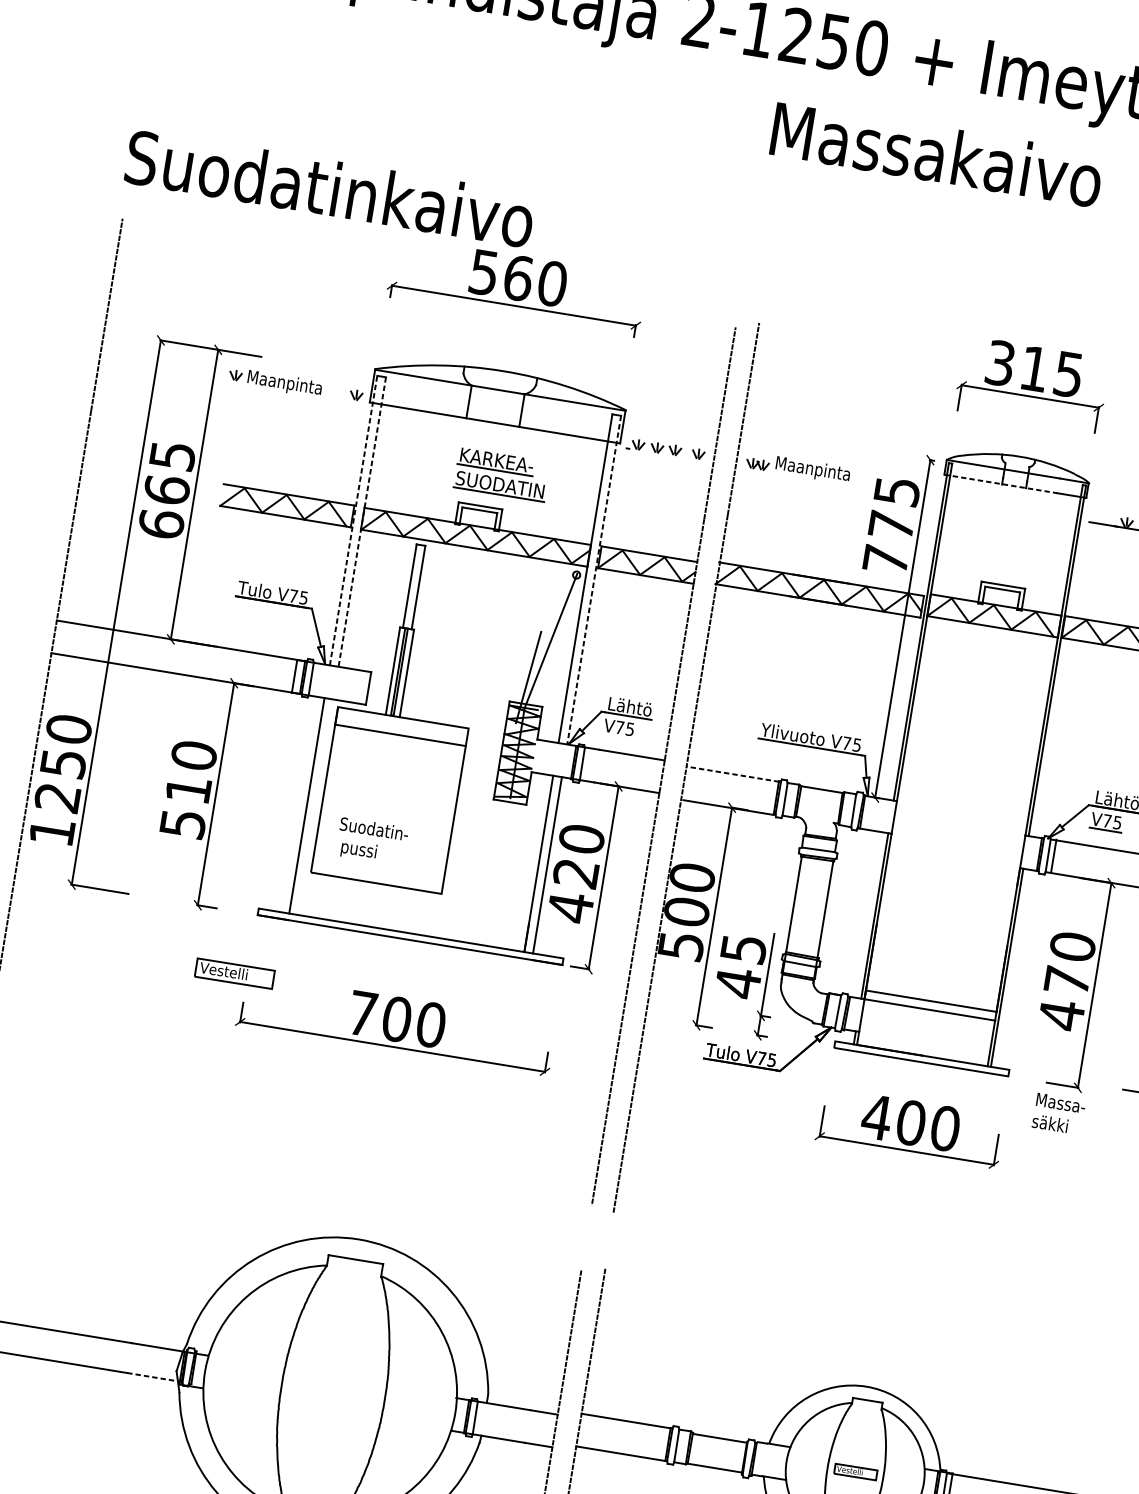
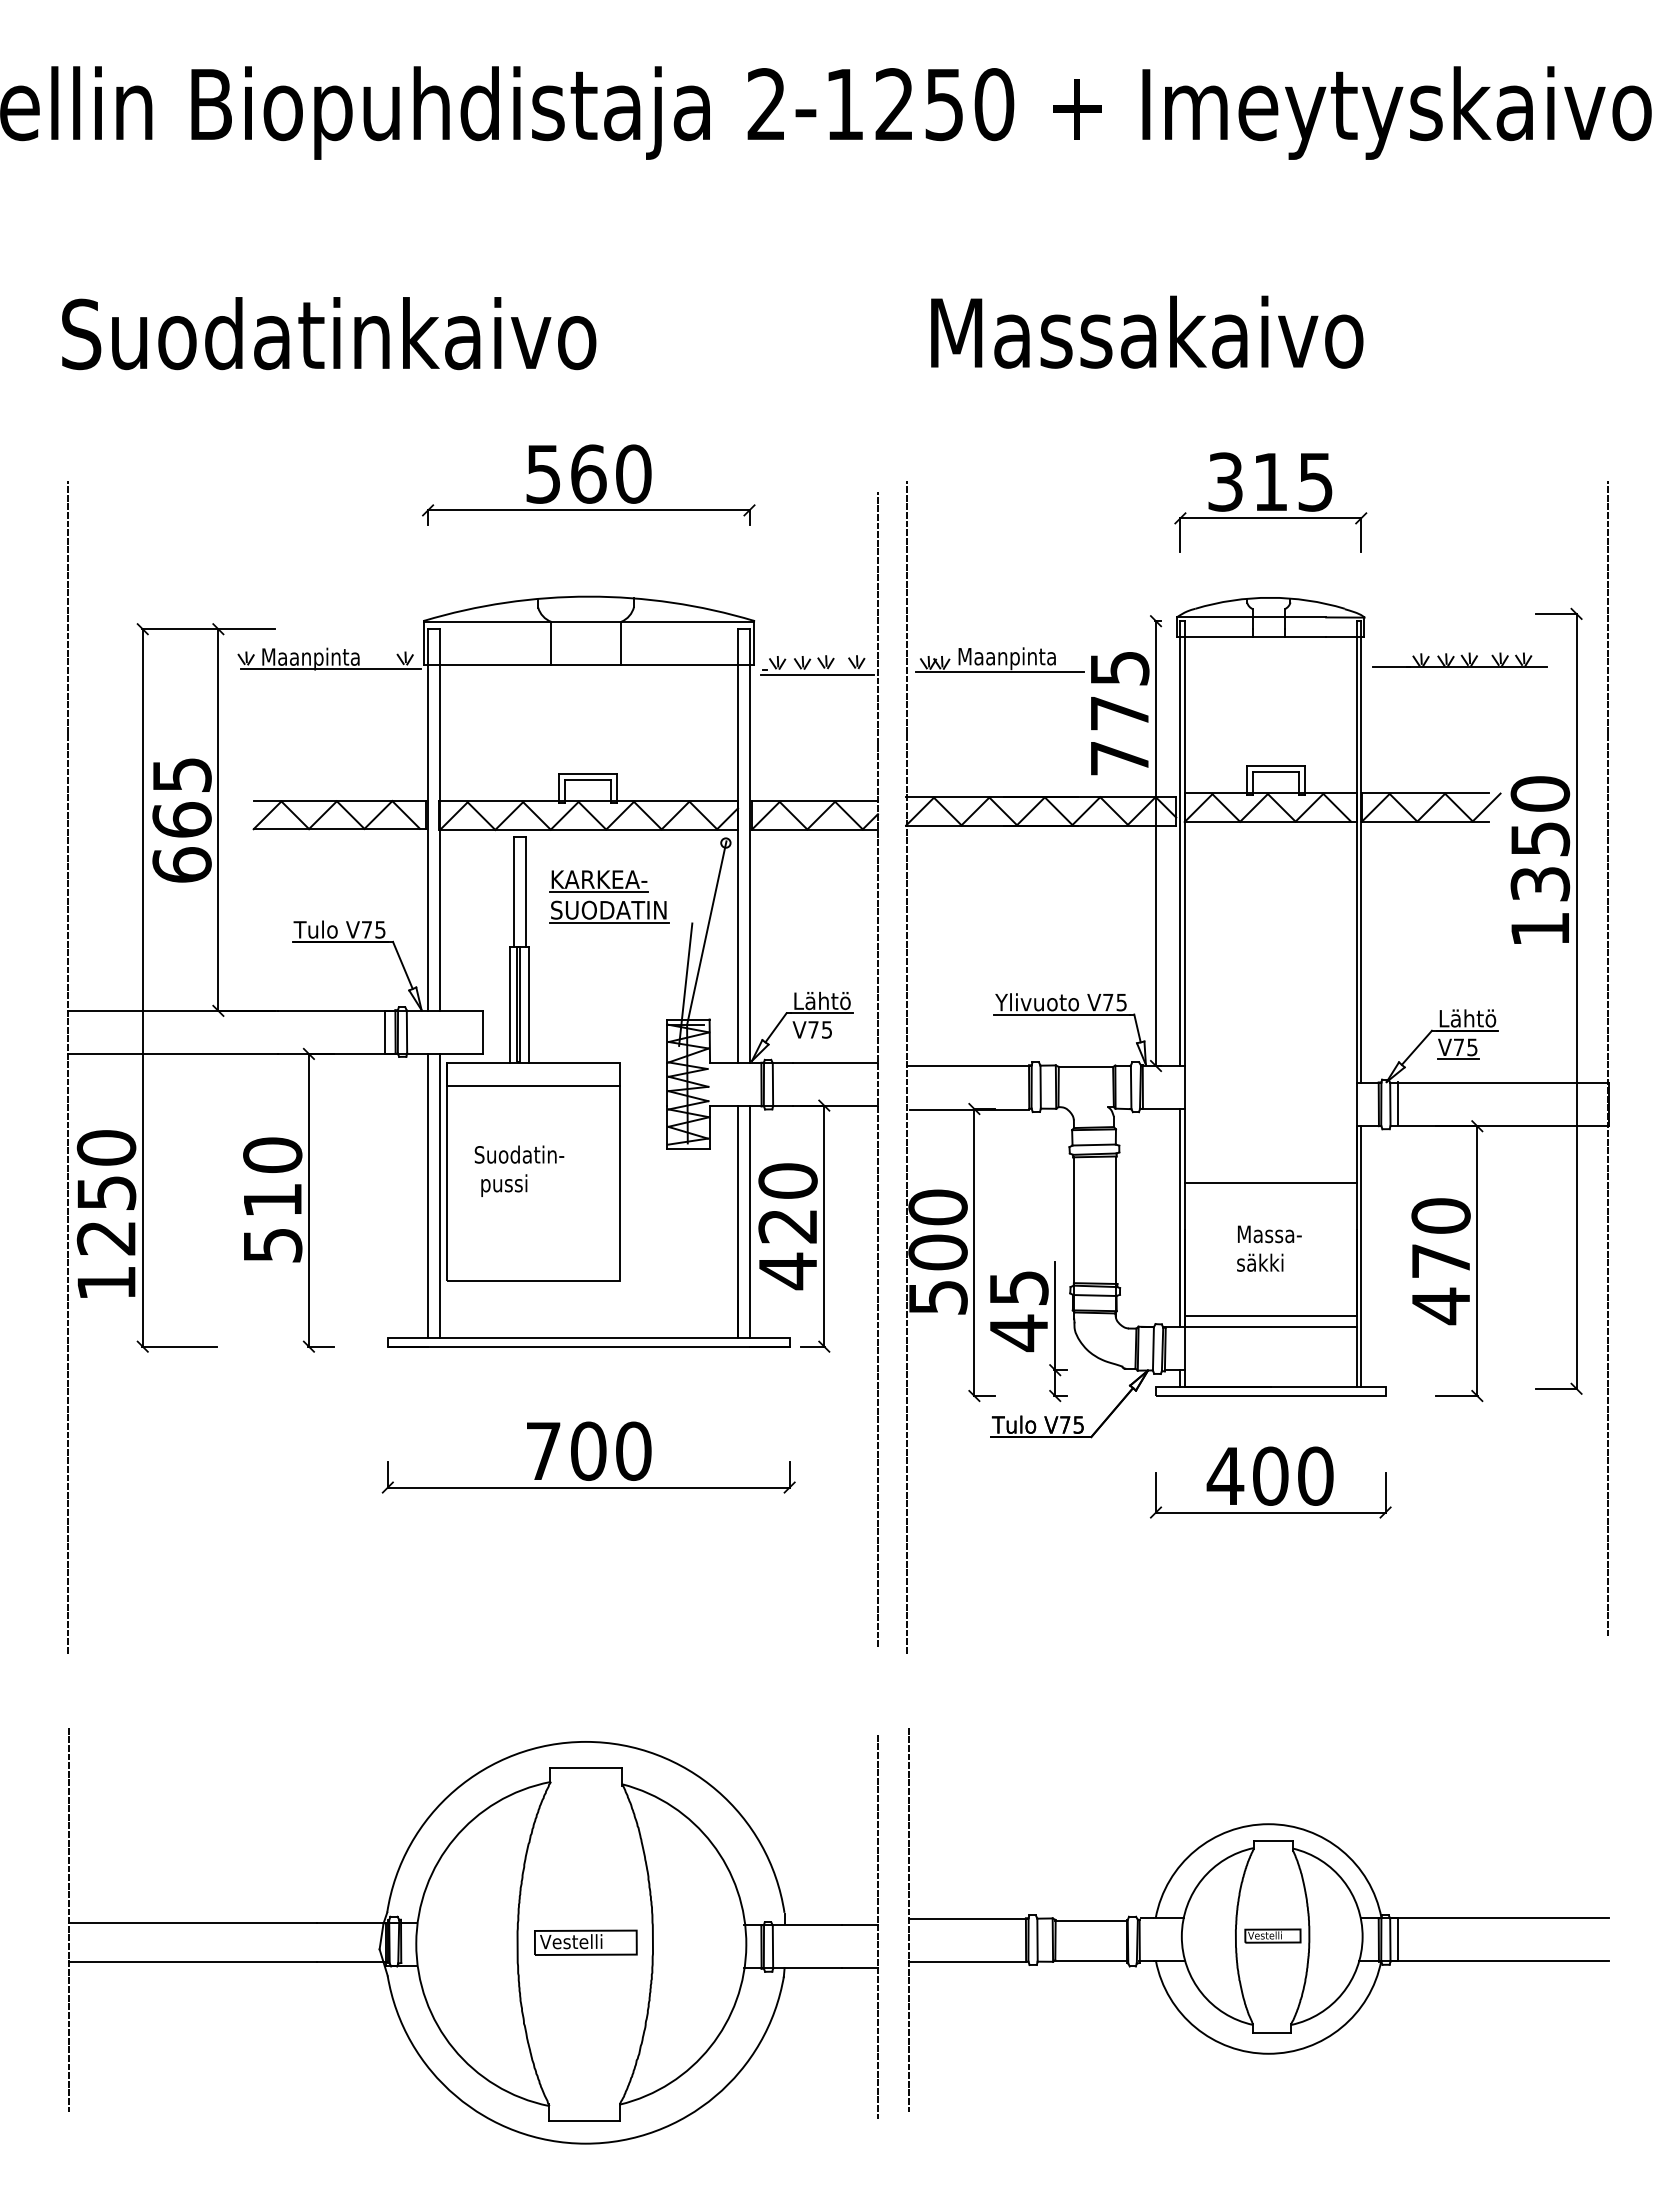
text: (937, 153) -> (1147, 331), moved
text: (330, 188) -> (329, 333), moved
line: (298, 394) -> (330, 669), added
line: (666, 459) -> (816, 675), added
part: (502, 474) -> (609, 896), moved
line: (806, 479) -> (1000, 672), added
line: (1000, 483) -> (1251, 636), dashed -> solid
line: (353, 521) -> (428, 820), dashed -> solid
line: (362, 522) -> (439, 820), dashed -> solid
line: (594, 579) -> (749, 845), dashed -> solid
line: (732, 773) -> (967, 1065), dashed -> solid
line: (315, 806) -> (439, 1195), added
text: (372, 841) -> (519, 1170), moved
line: (947, 900) -> (1270, 1182), added
part: (234, 973) -> (585, 1942), moved
text: (1058, 1113) -> (1269, 1248), moved
line: (154, 1377) -> (352, 1962), dashed -> solid

